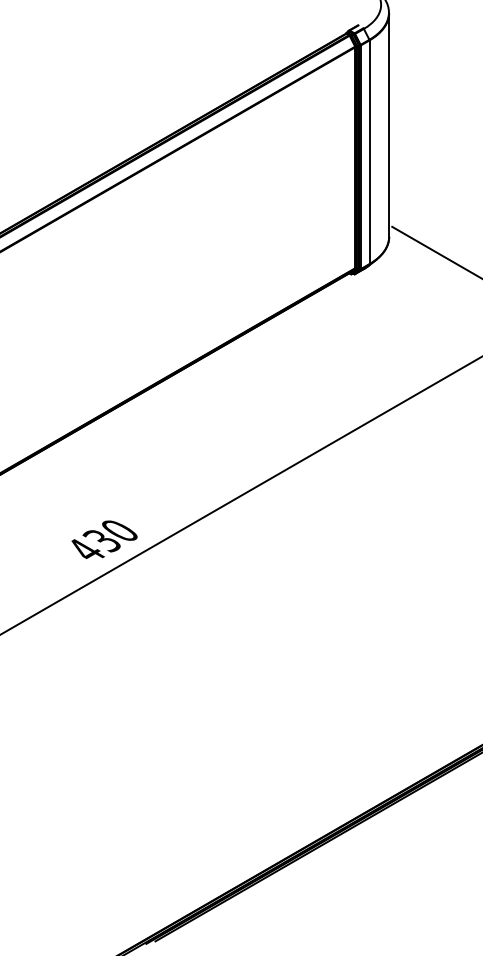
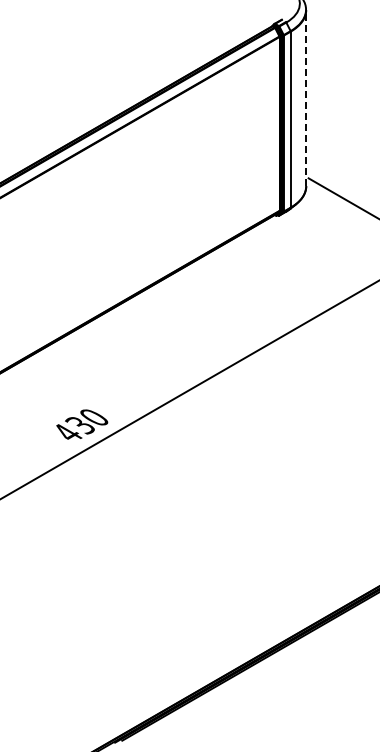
line: (389, 124) -> (306, 97), solid -> dashed

